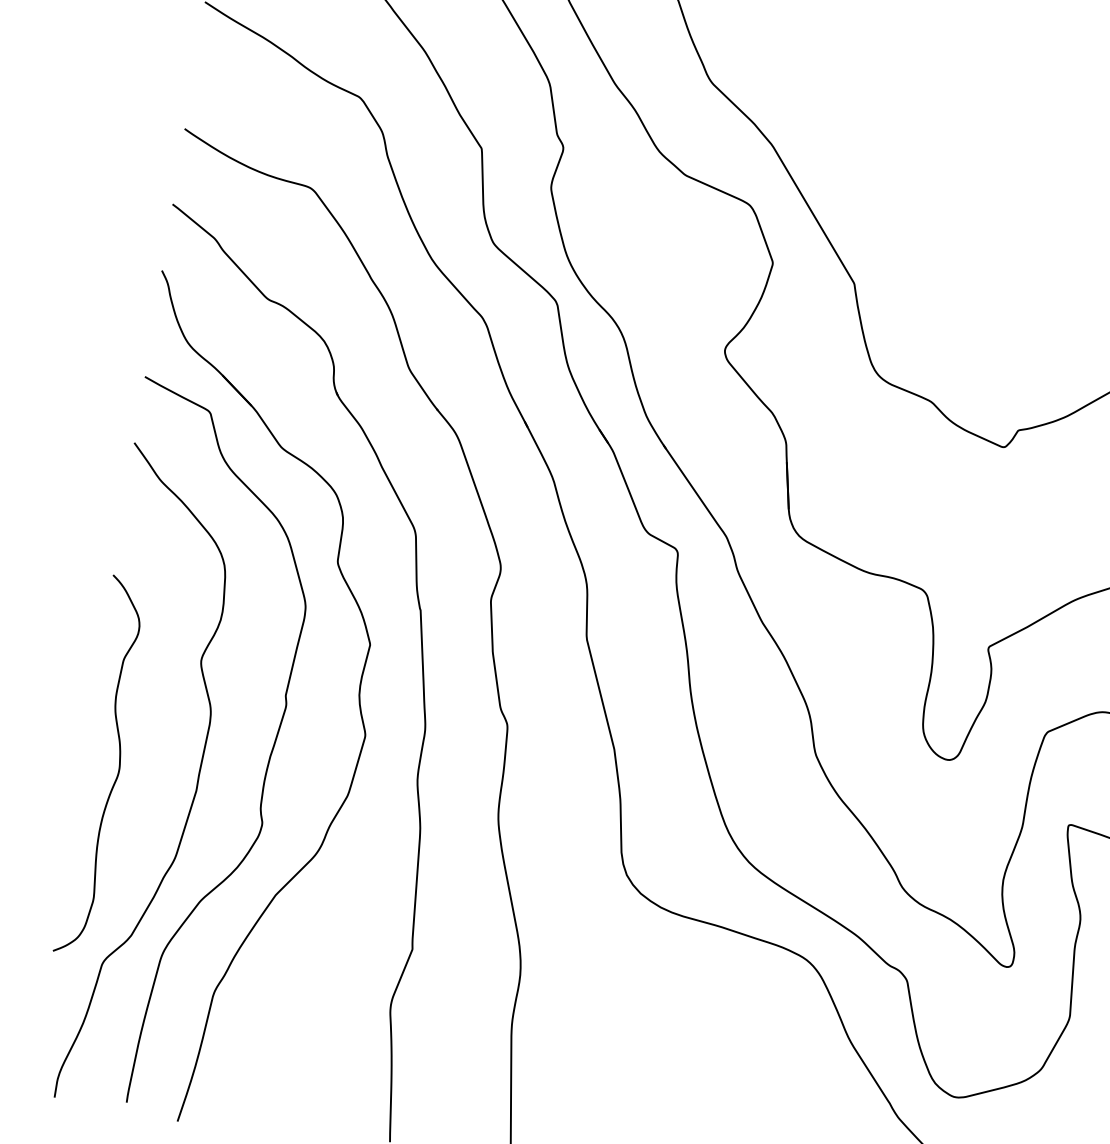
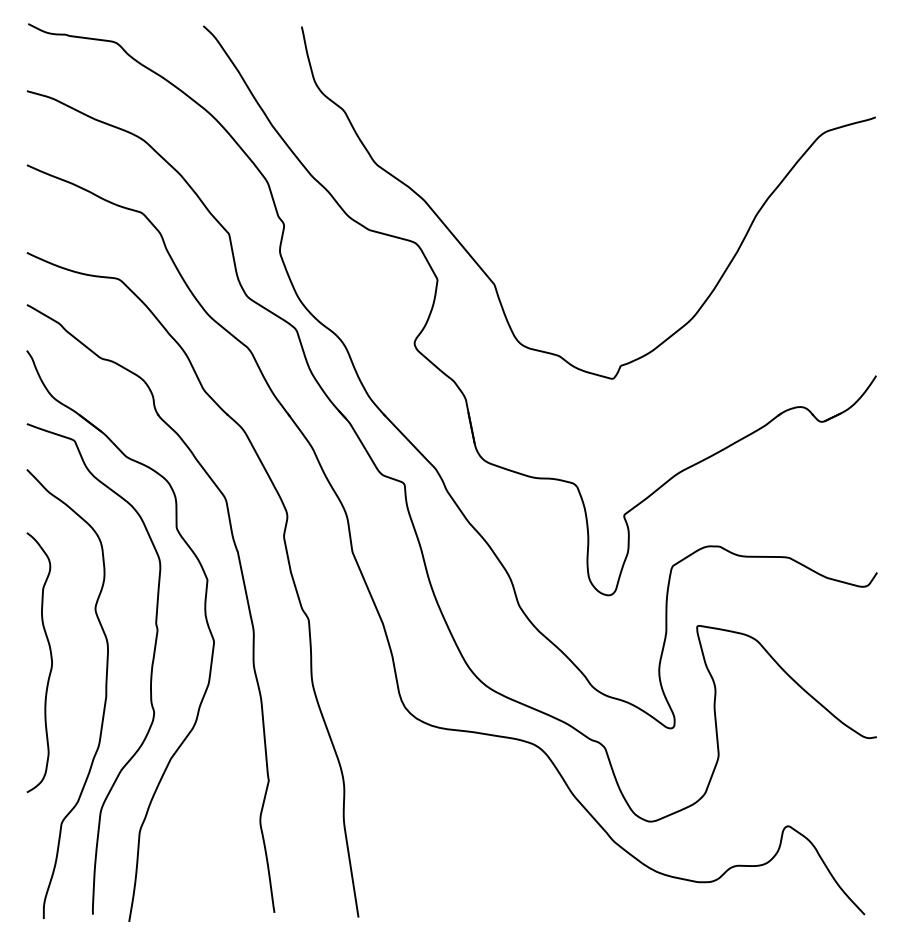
curve: (118, 762) -> (50, 658), moved

